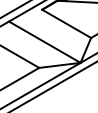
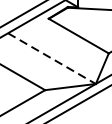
line: (45, 42) -> (52, 58), solid -> dashed

